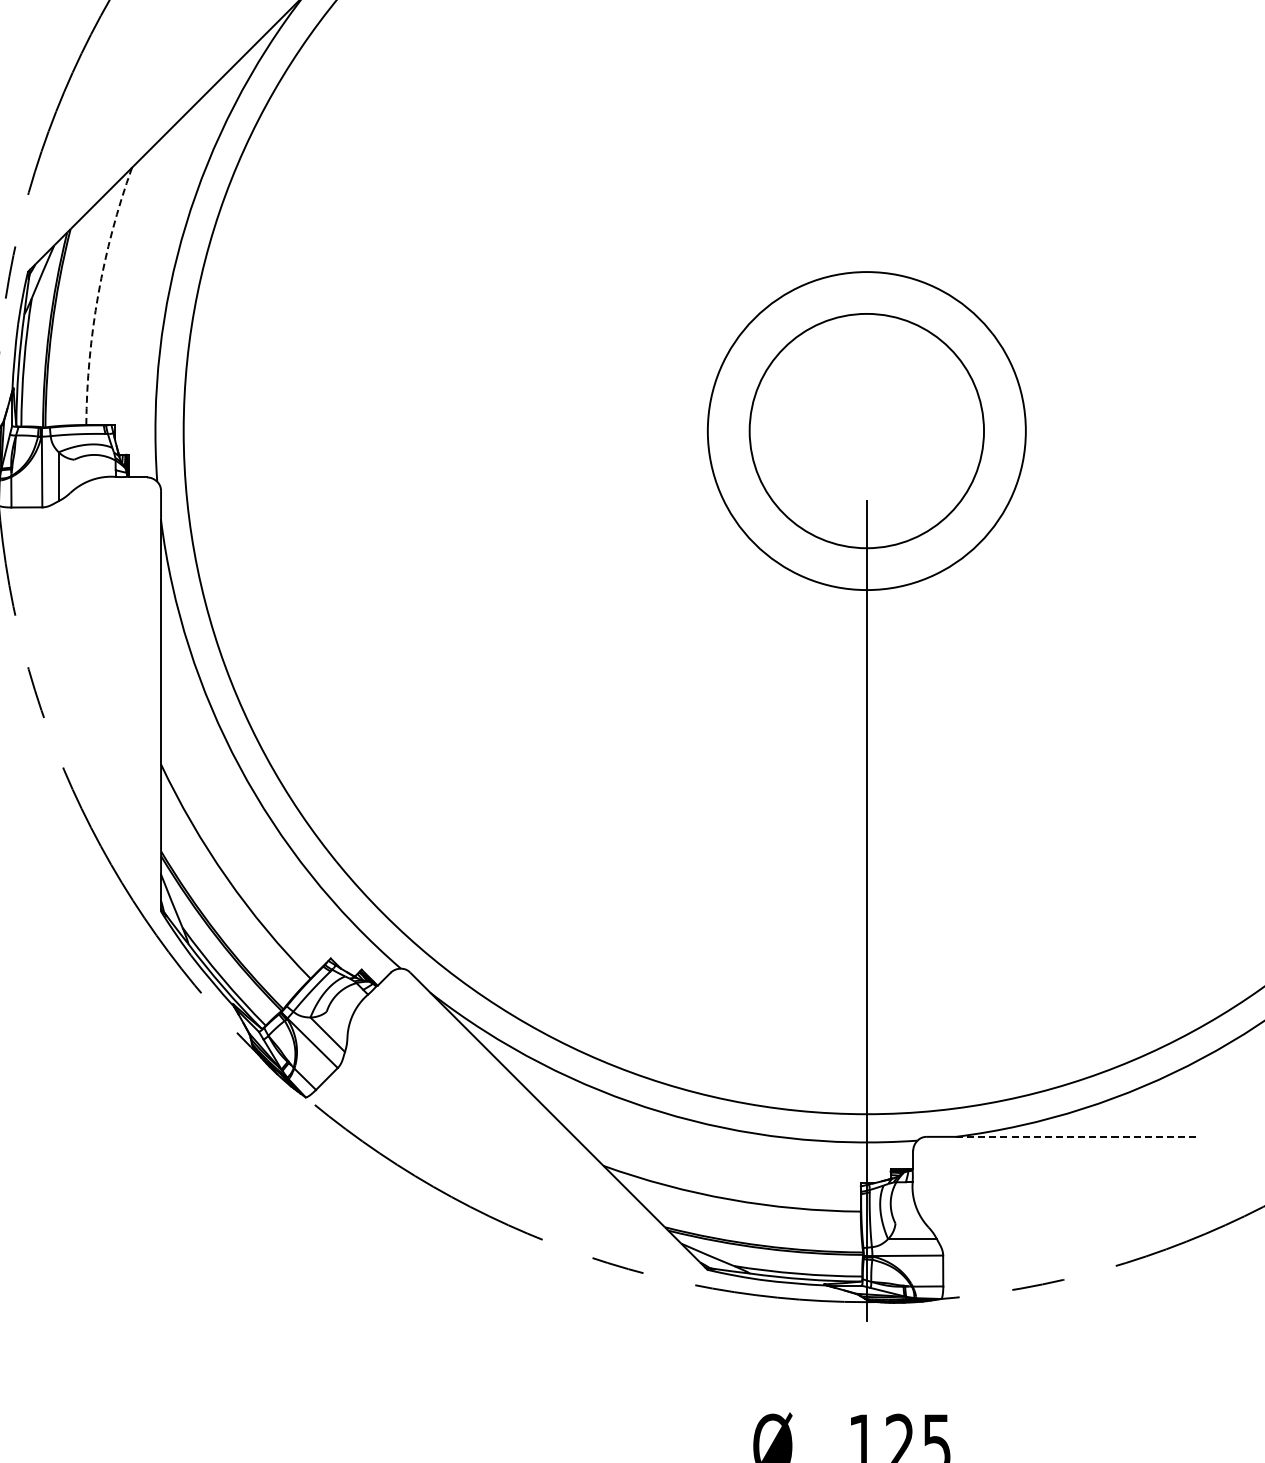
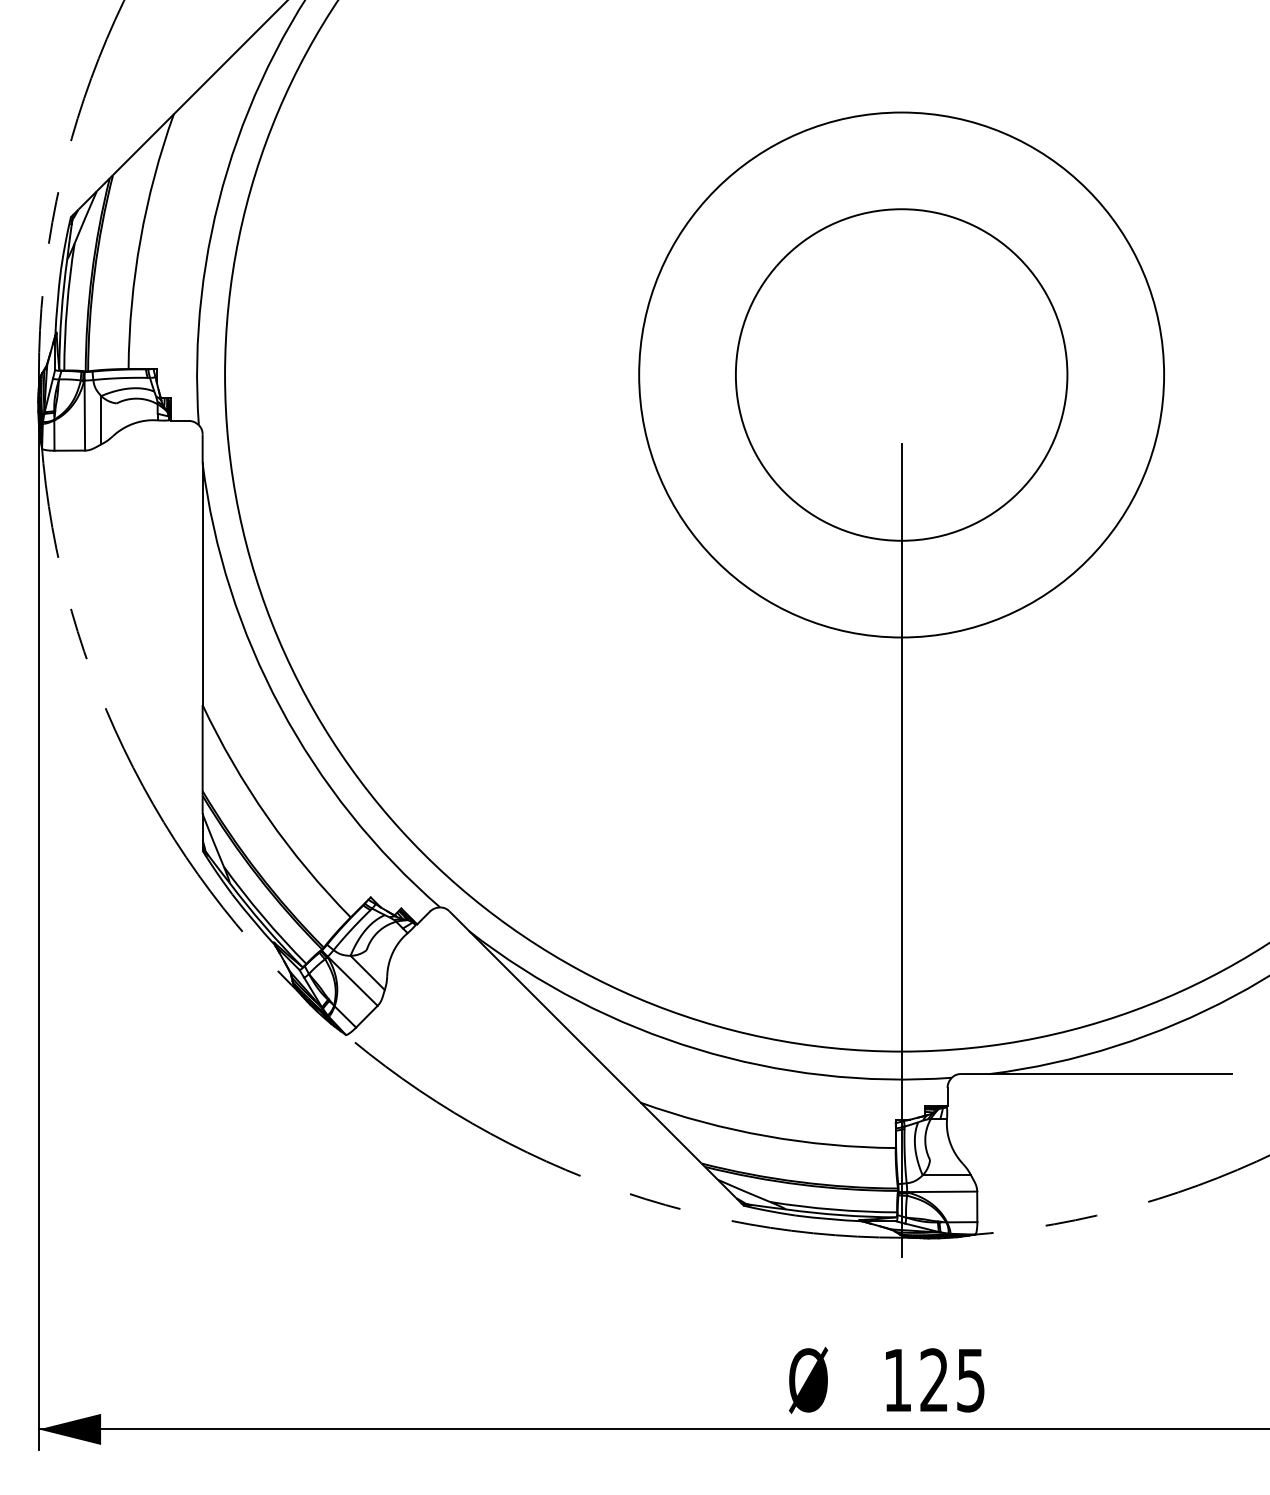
arc: (98, 294) -> (140, 239), dashed -> solid
circle: (866, 430) -> (901, 374), size x1.43
circle: (866, 430) -> (901, 374), size x1.67
line: (1077, 1137) -> (1110, 1074), dashed -> solid

